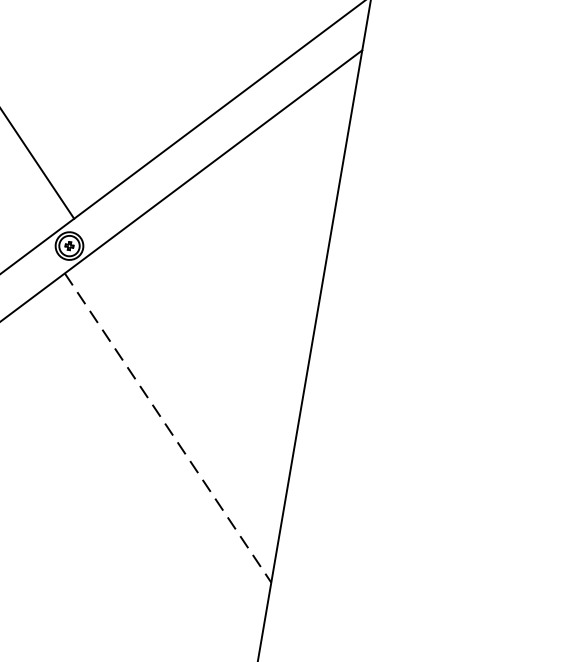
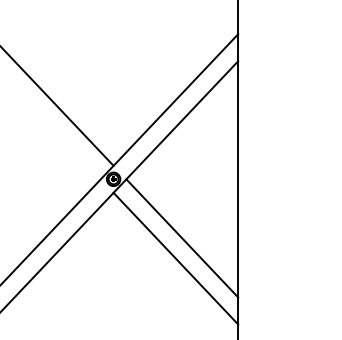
line: (188, 389) -> (182, 238), added
line: (167, 427) -> (175, 258), dashed -> solid

